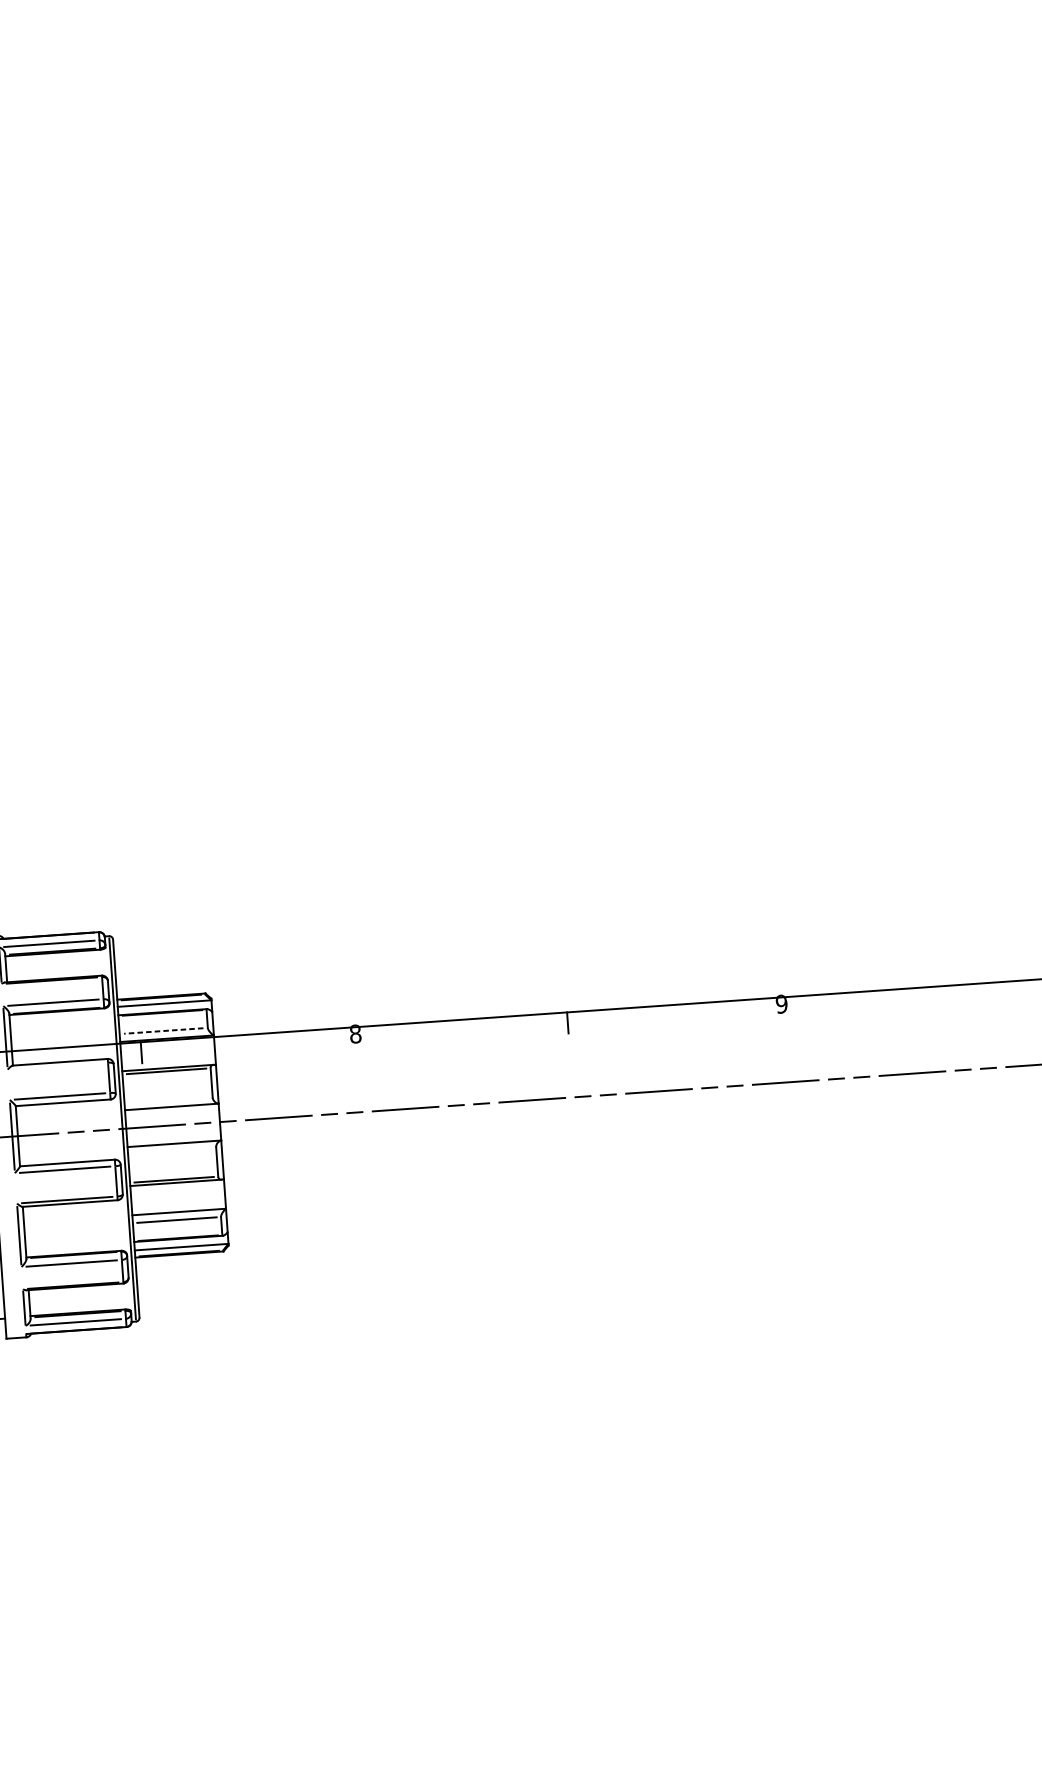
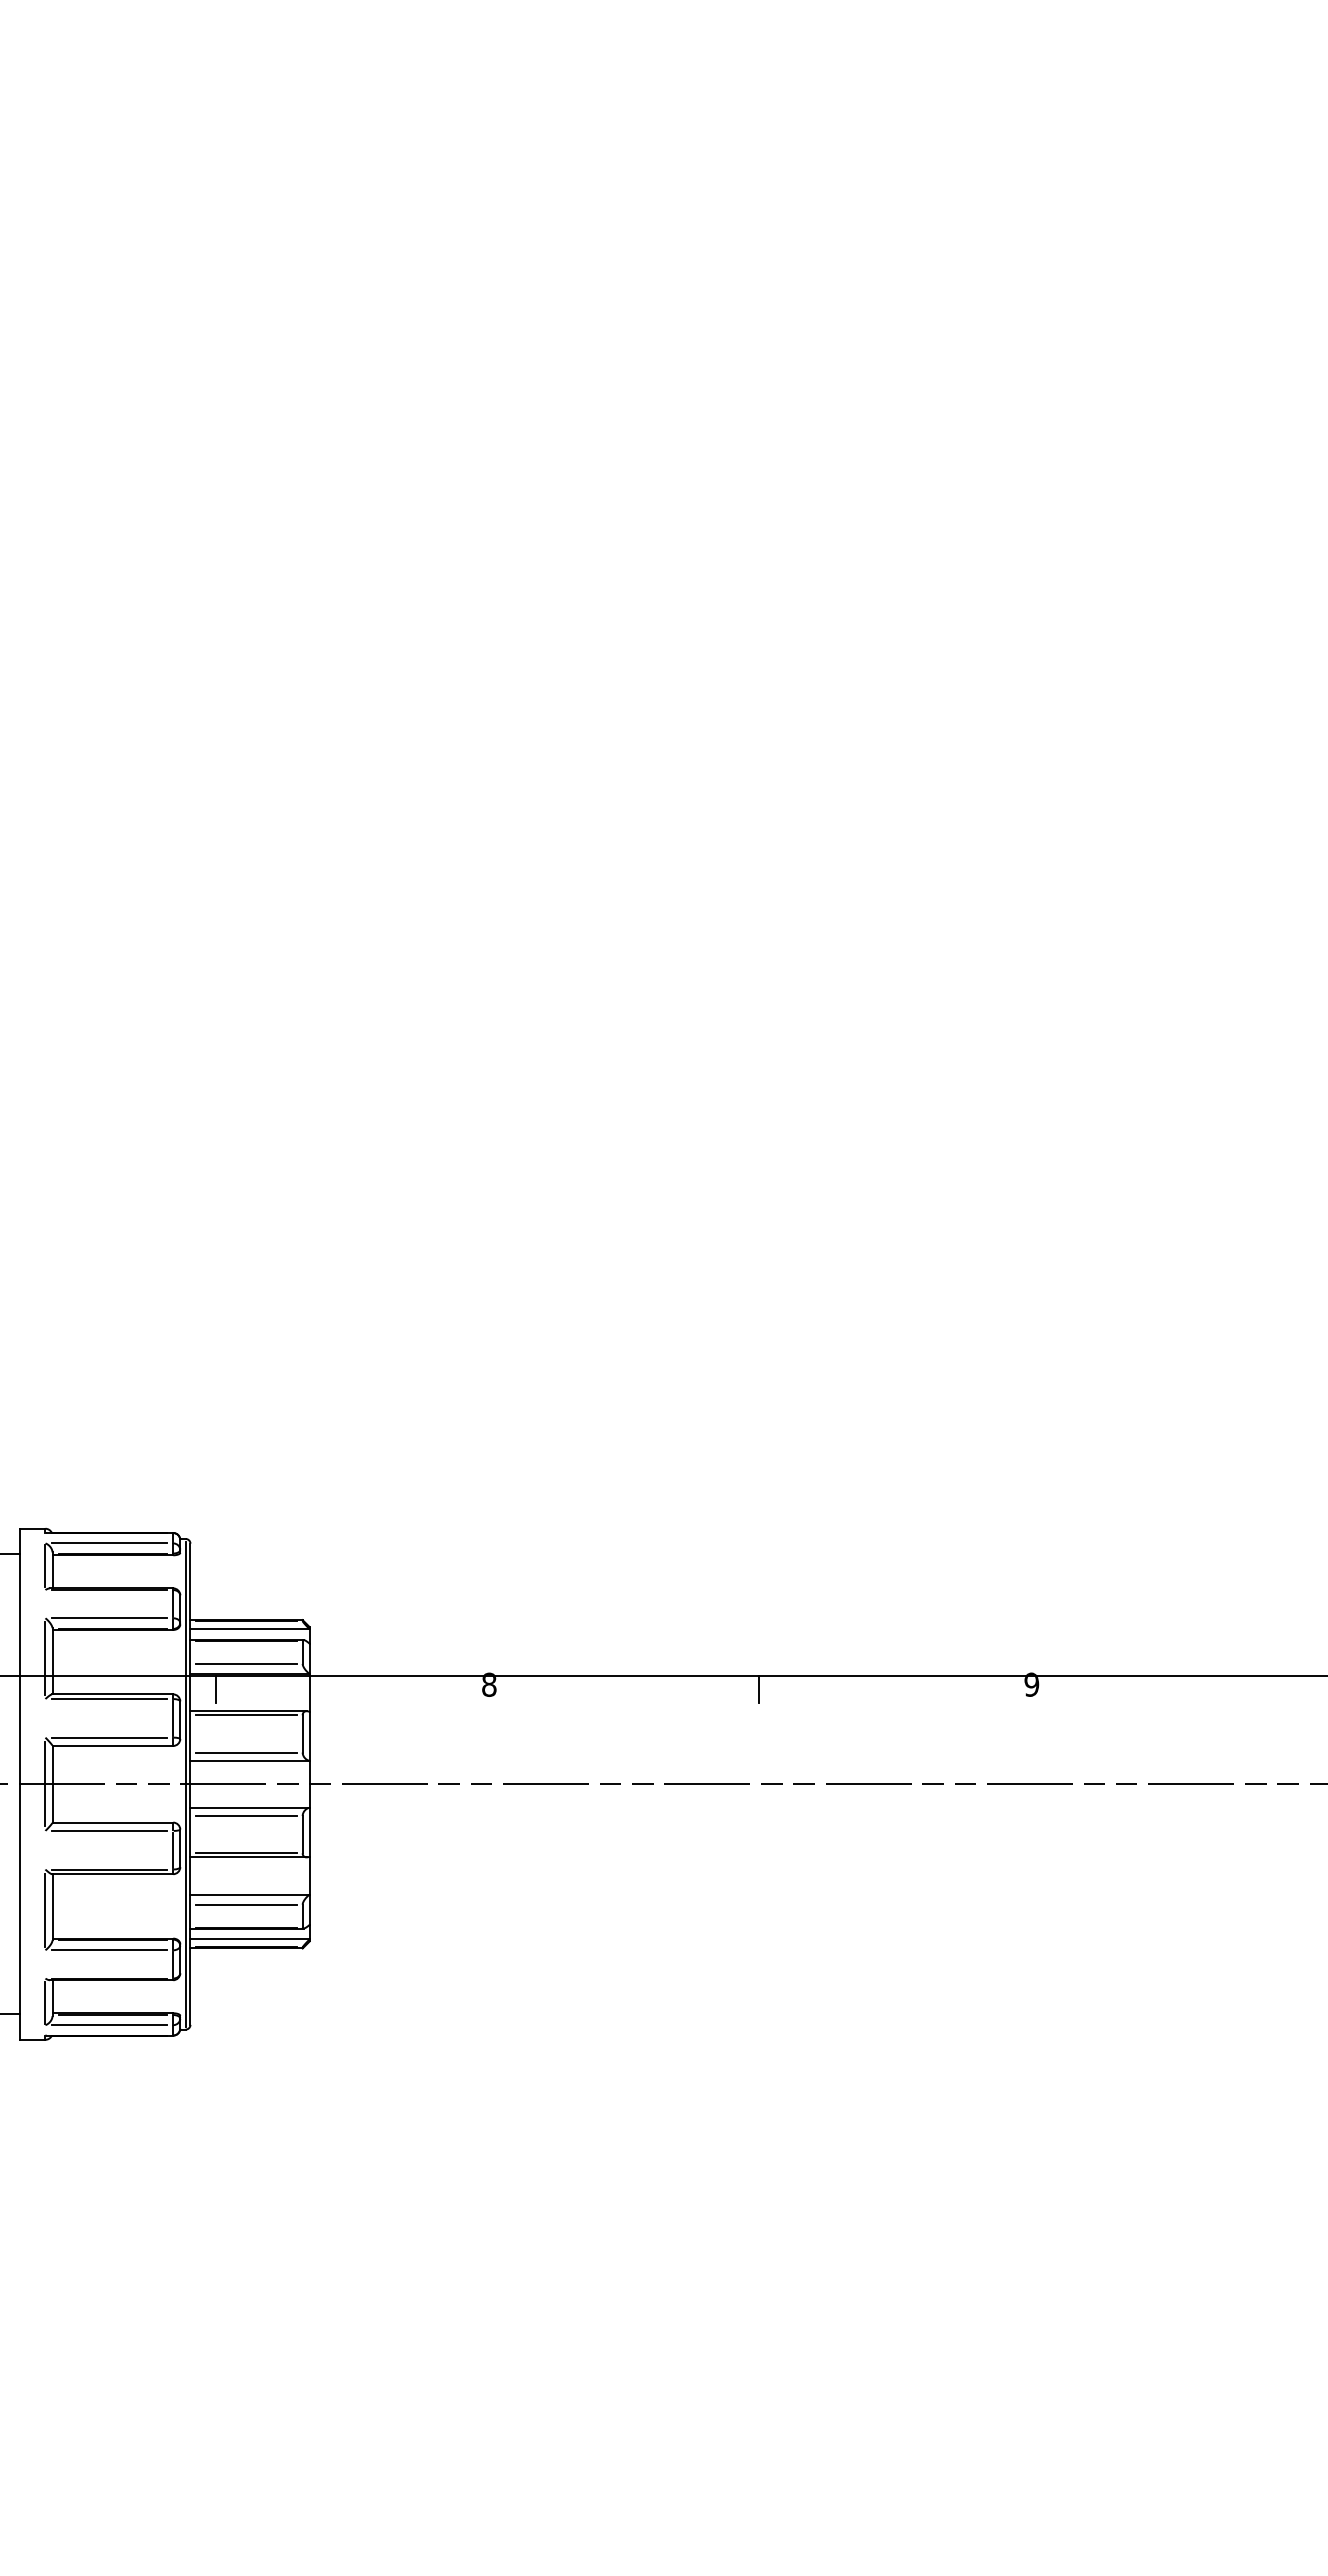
line: (163, 1030) -> (246, 1663), dashed -> solid
line: (57, 1066) -> (108, 1699), added
line: (168, 1100) -> (246, 1752), added
line: (172, 1150) -> (246, 1816), added

